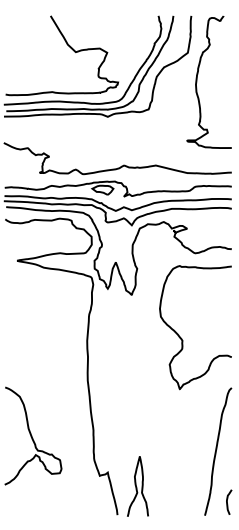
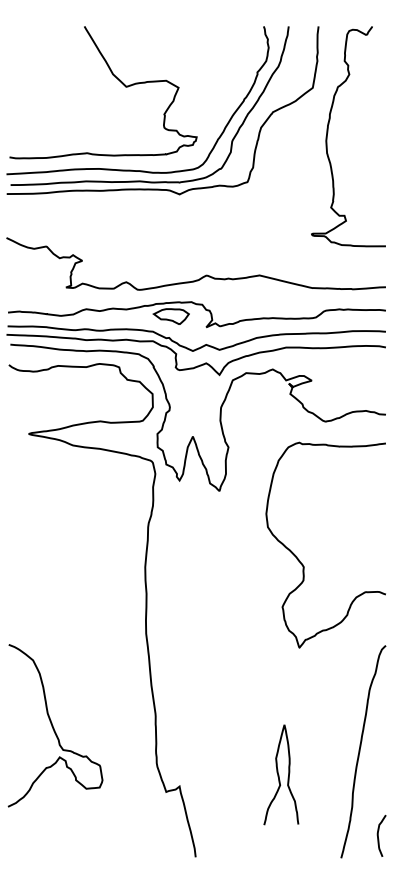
curve: (136, 486) -> (278, 774), moved

